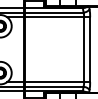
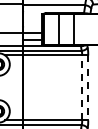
line: (84, 49) -> (82, 87), solid -> dashed
line: (90, 50) -> (88, 88), solid -> dashed

